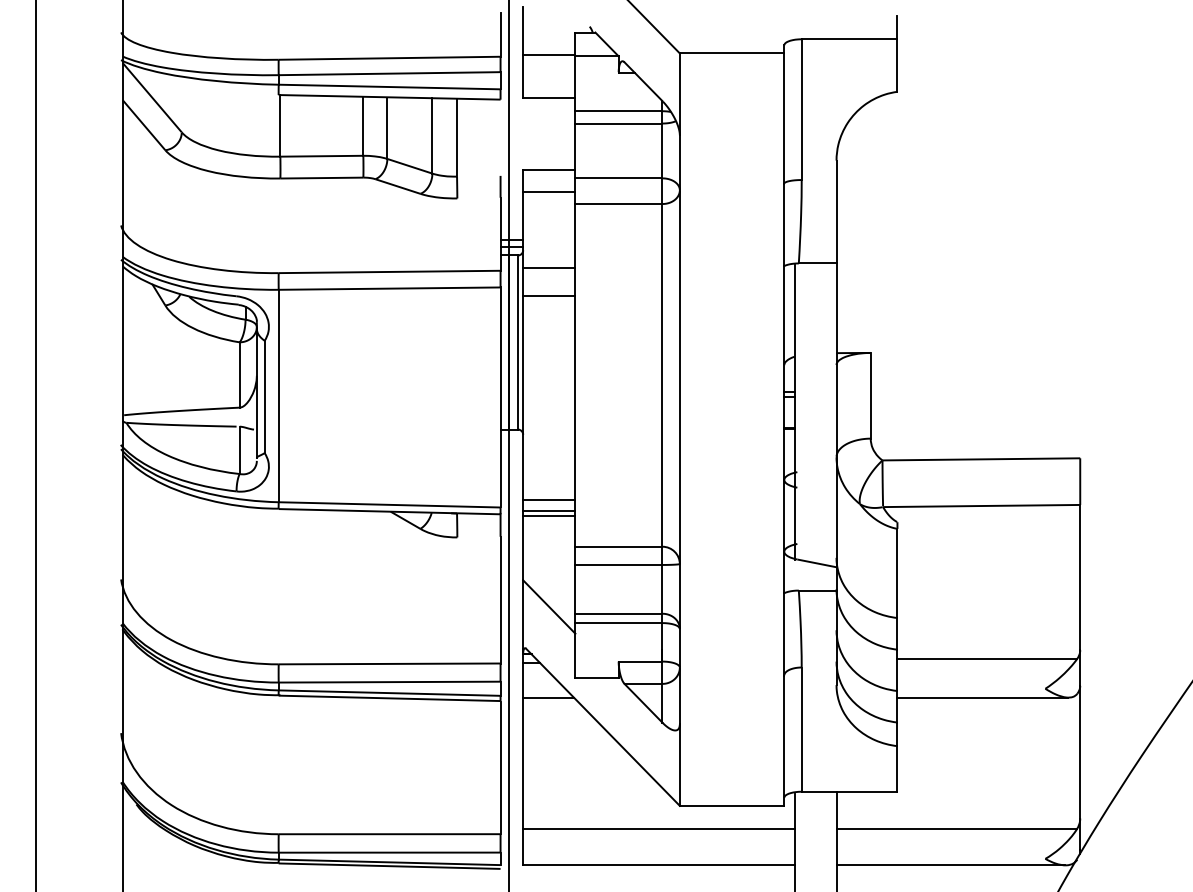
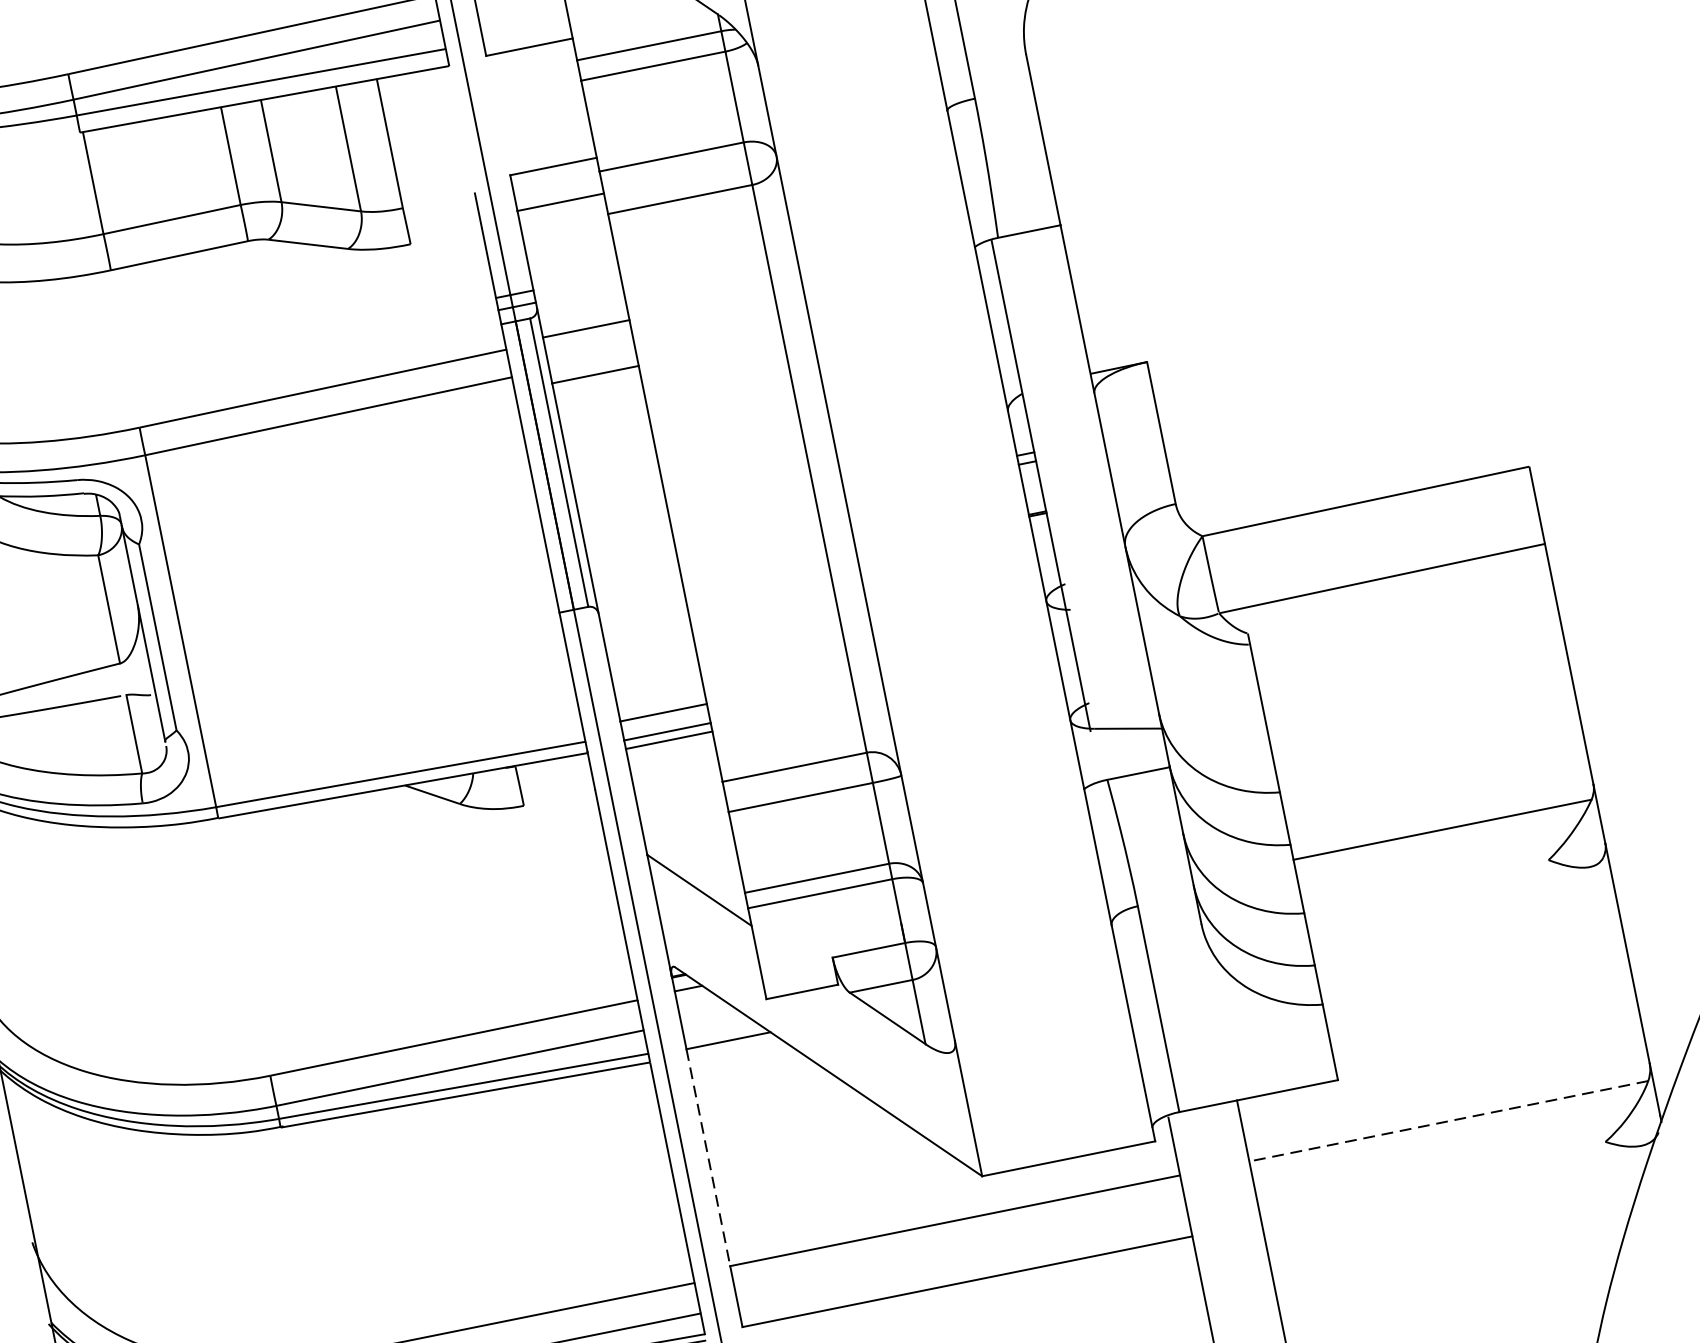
line: (982, 697) -> (1447, 895), removed
line: (523, 763) -> (709, 1158), solid -> dashed
line: (956, 828) -> (1448, 1121), solid -> dashed
line: (950, 865) -> (1450, 1184), removed

